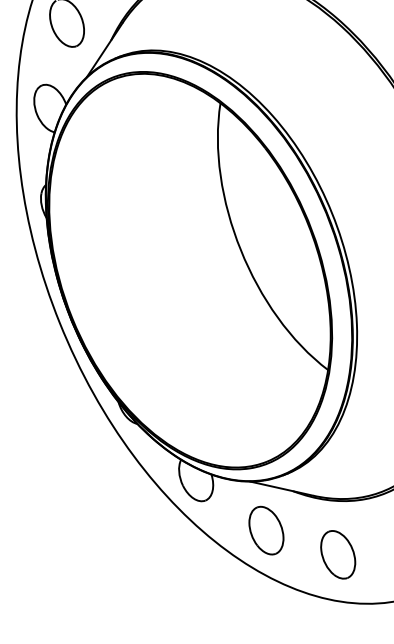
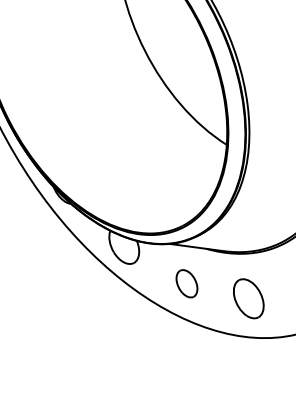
part: (266, 530) -> (186, 283), size x0.7

